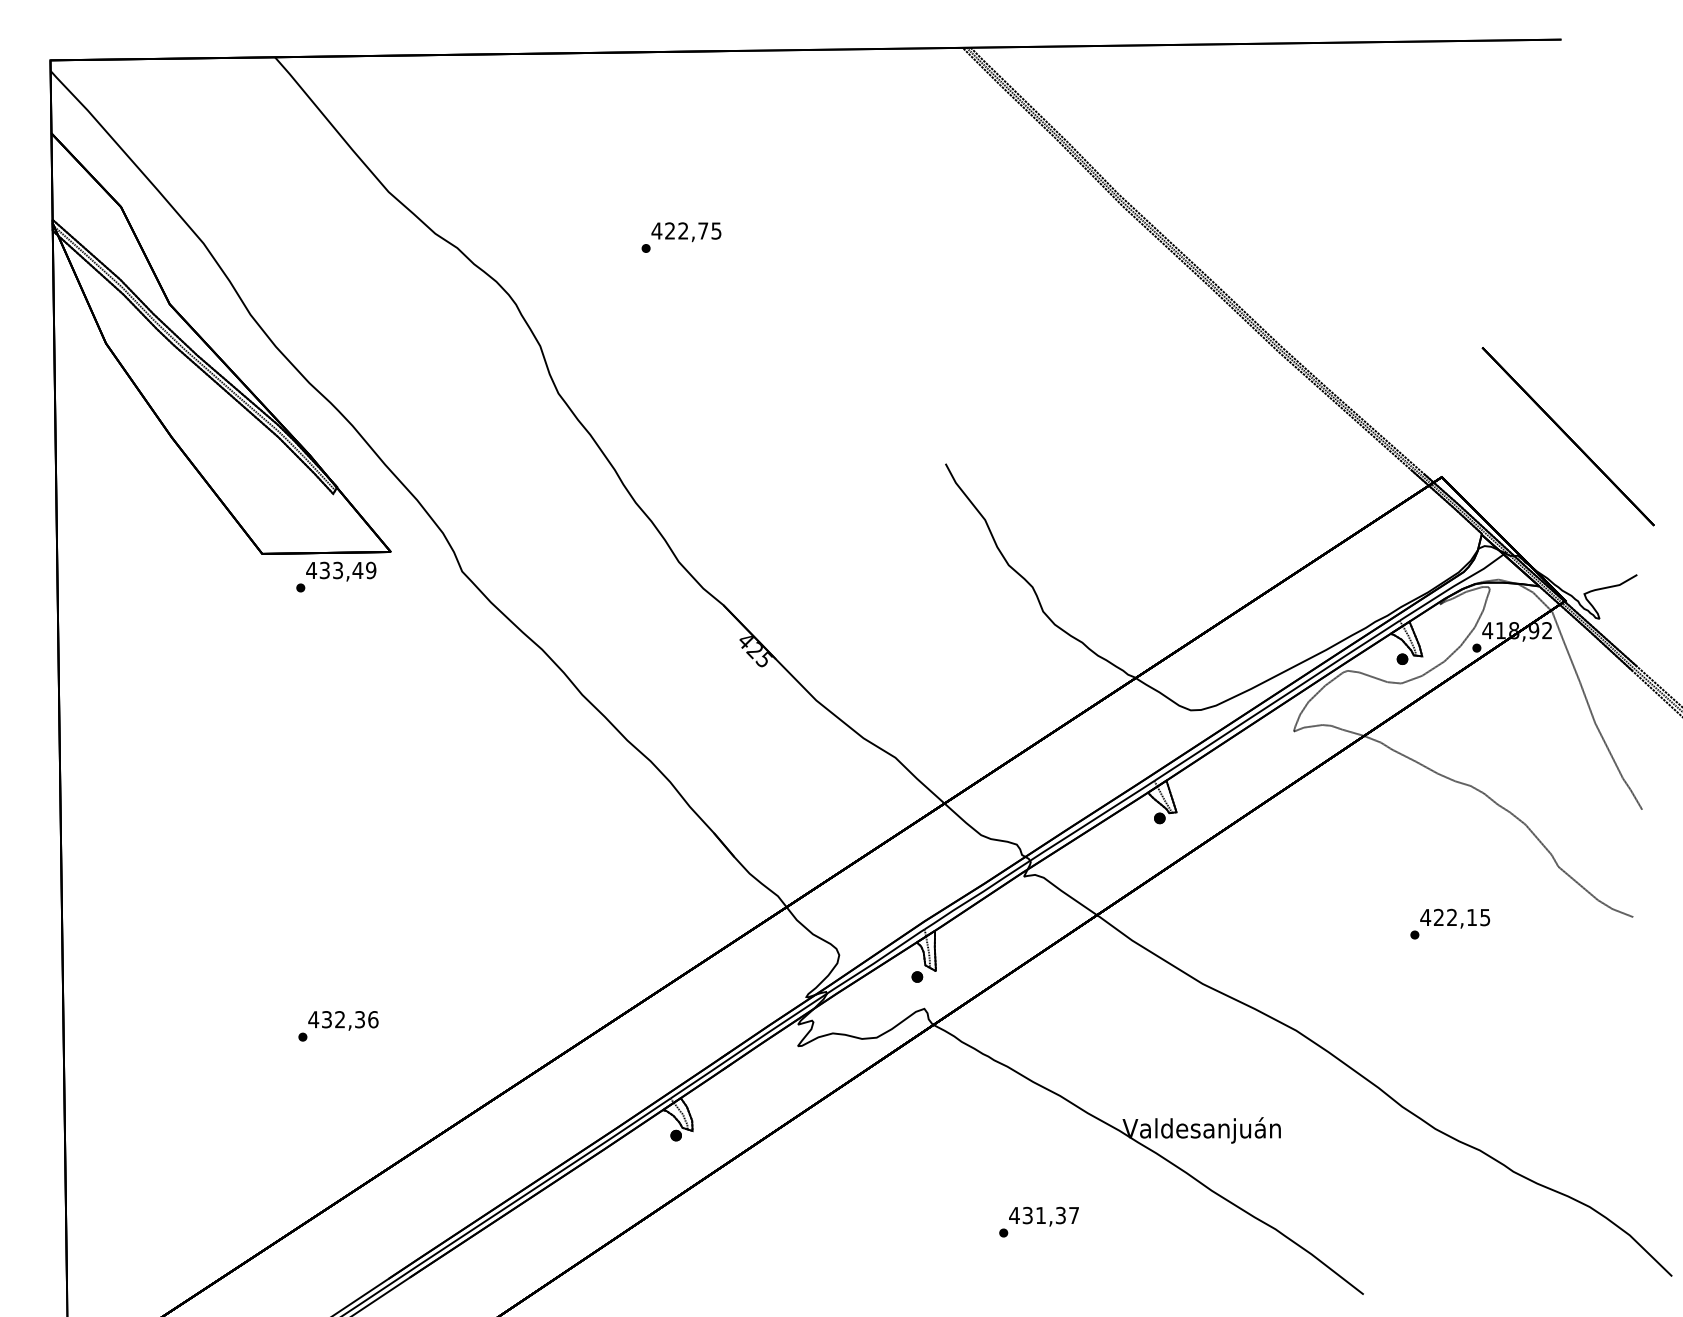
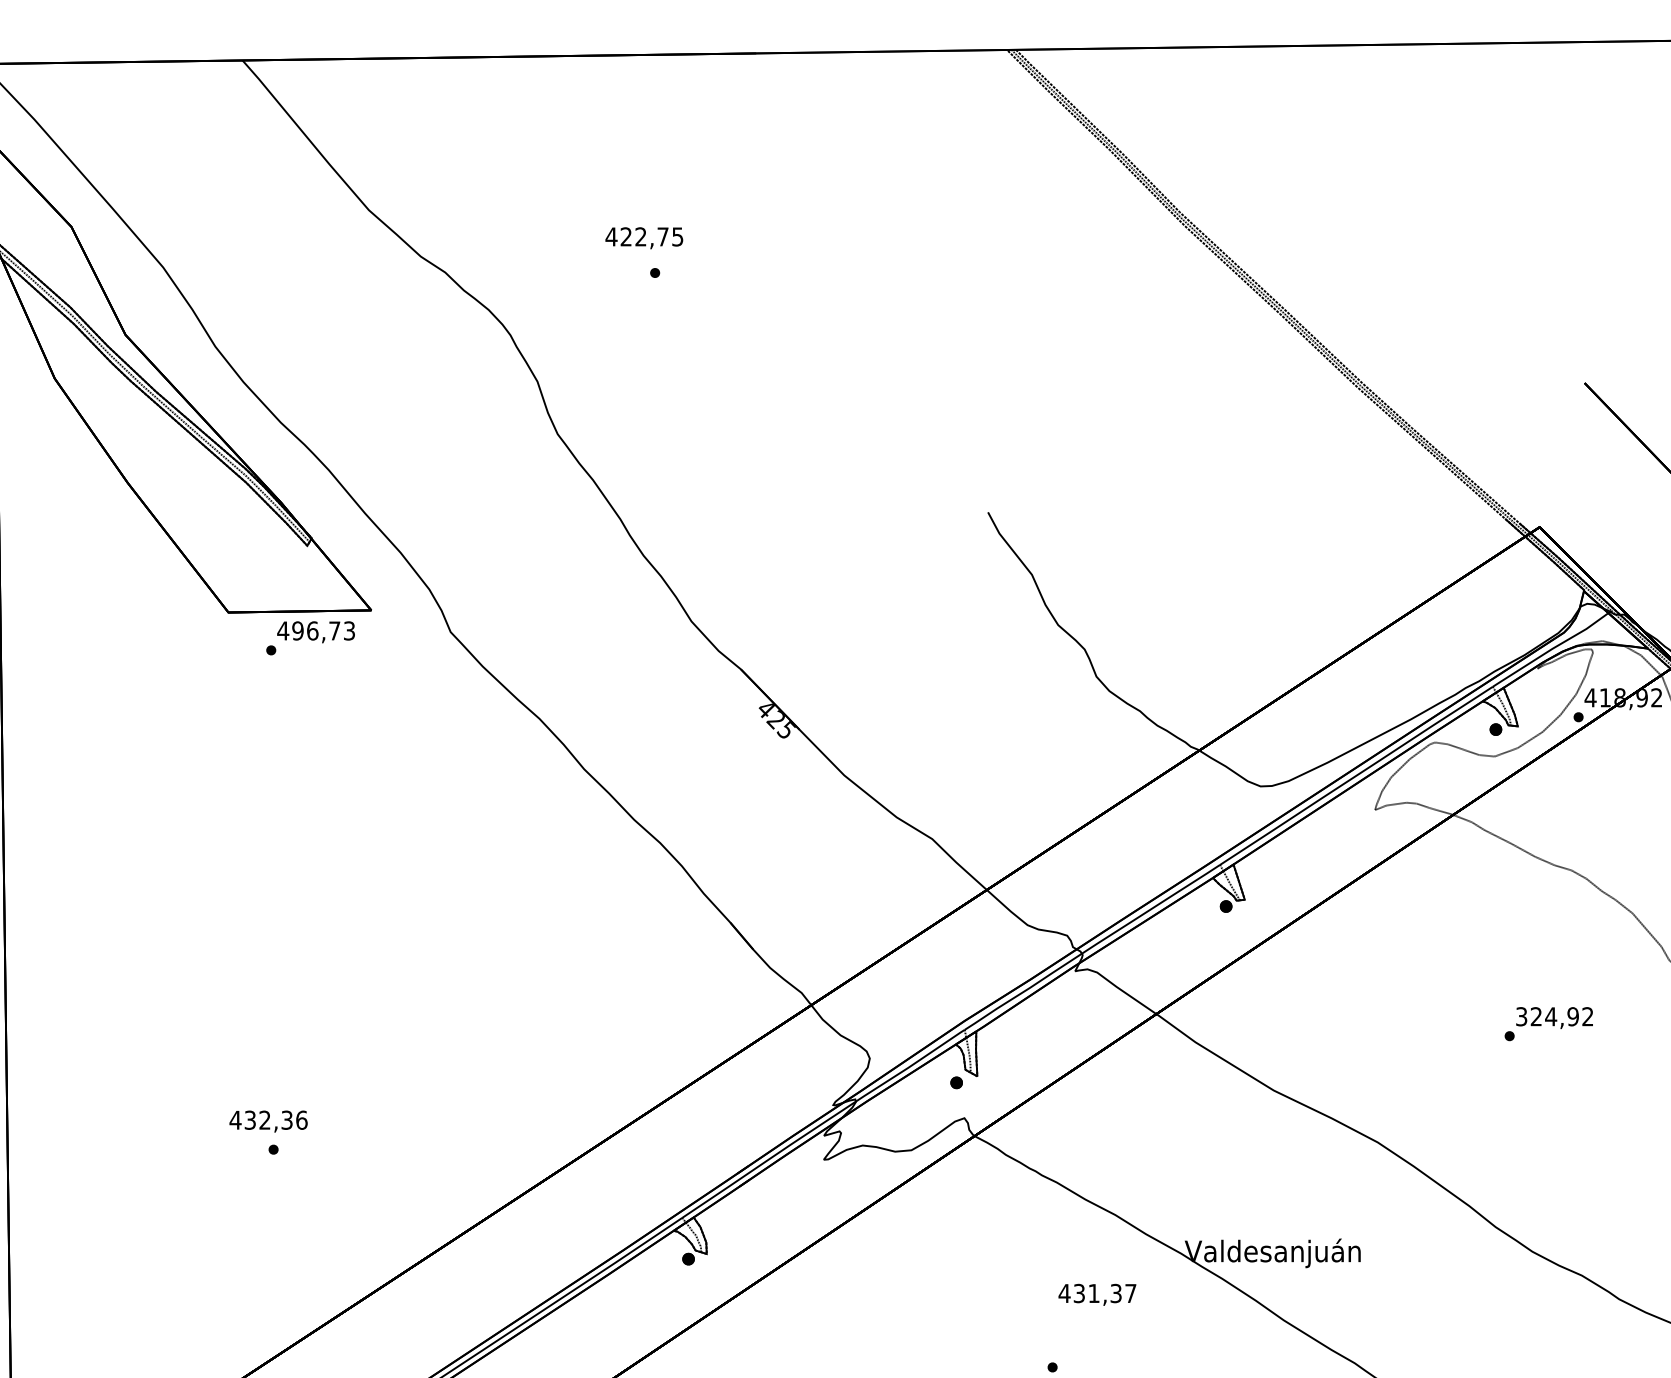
text: (686, 232) -> (644, 238), moved
text: (347, 570) -> (323, 630), 433,49 -> 496,73
text: (1455, 917) -> (1554, 1016), 422,15 -> 324,92
text: (343, 1020) -> (268, 1121), moved
text: (1043, 1216) -> (1096, 1294), moved

